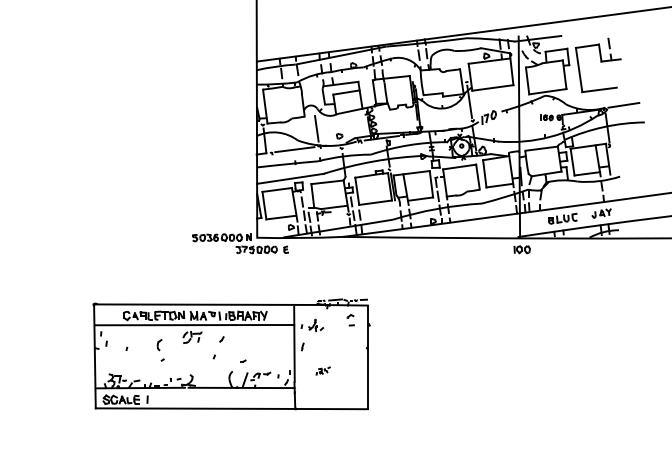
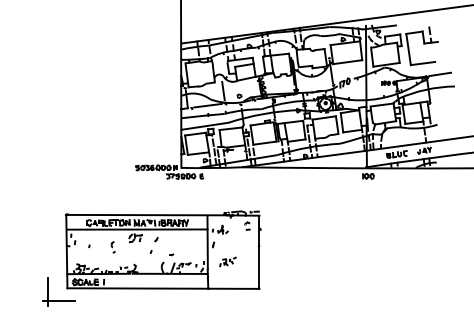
part: (159, 350) -> (112, 247), size x0.71
part: (322, 370) -> (227, 261), size x1.67
part: (83, 425) -> (58, 300), added

